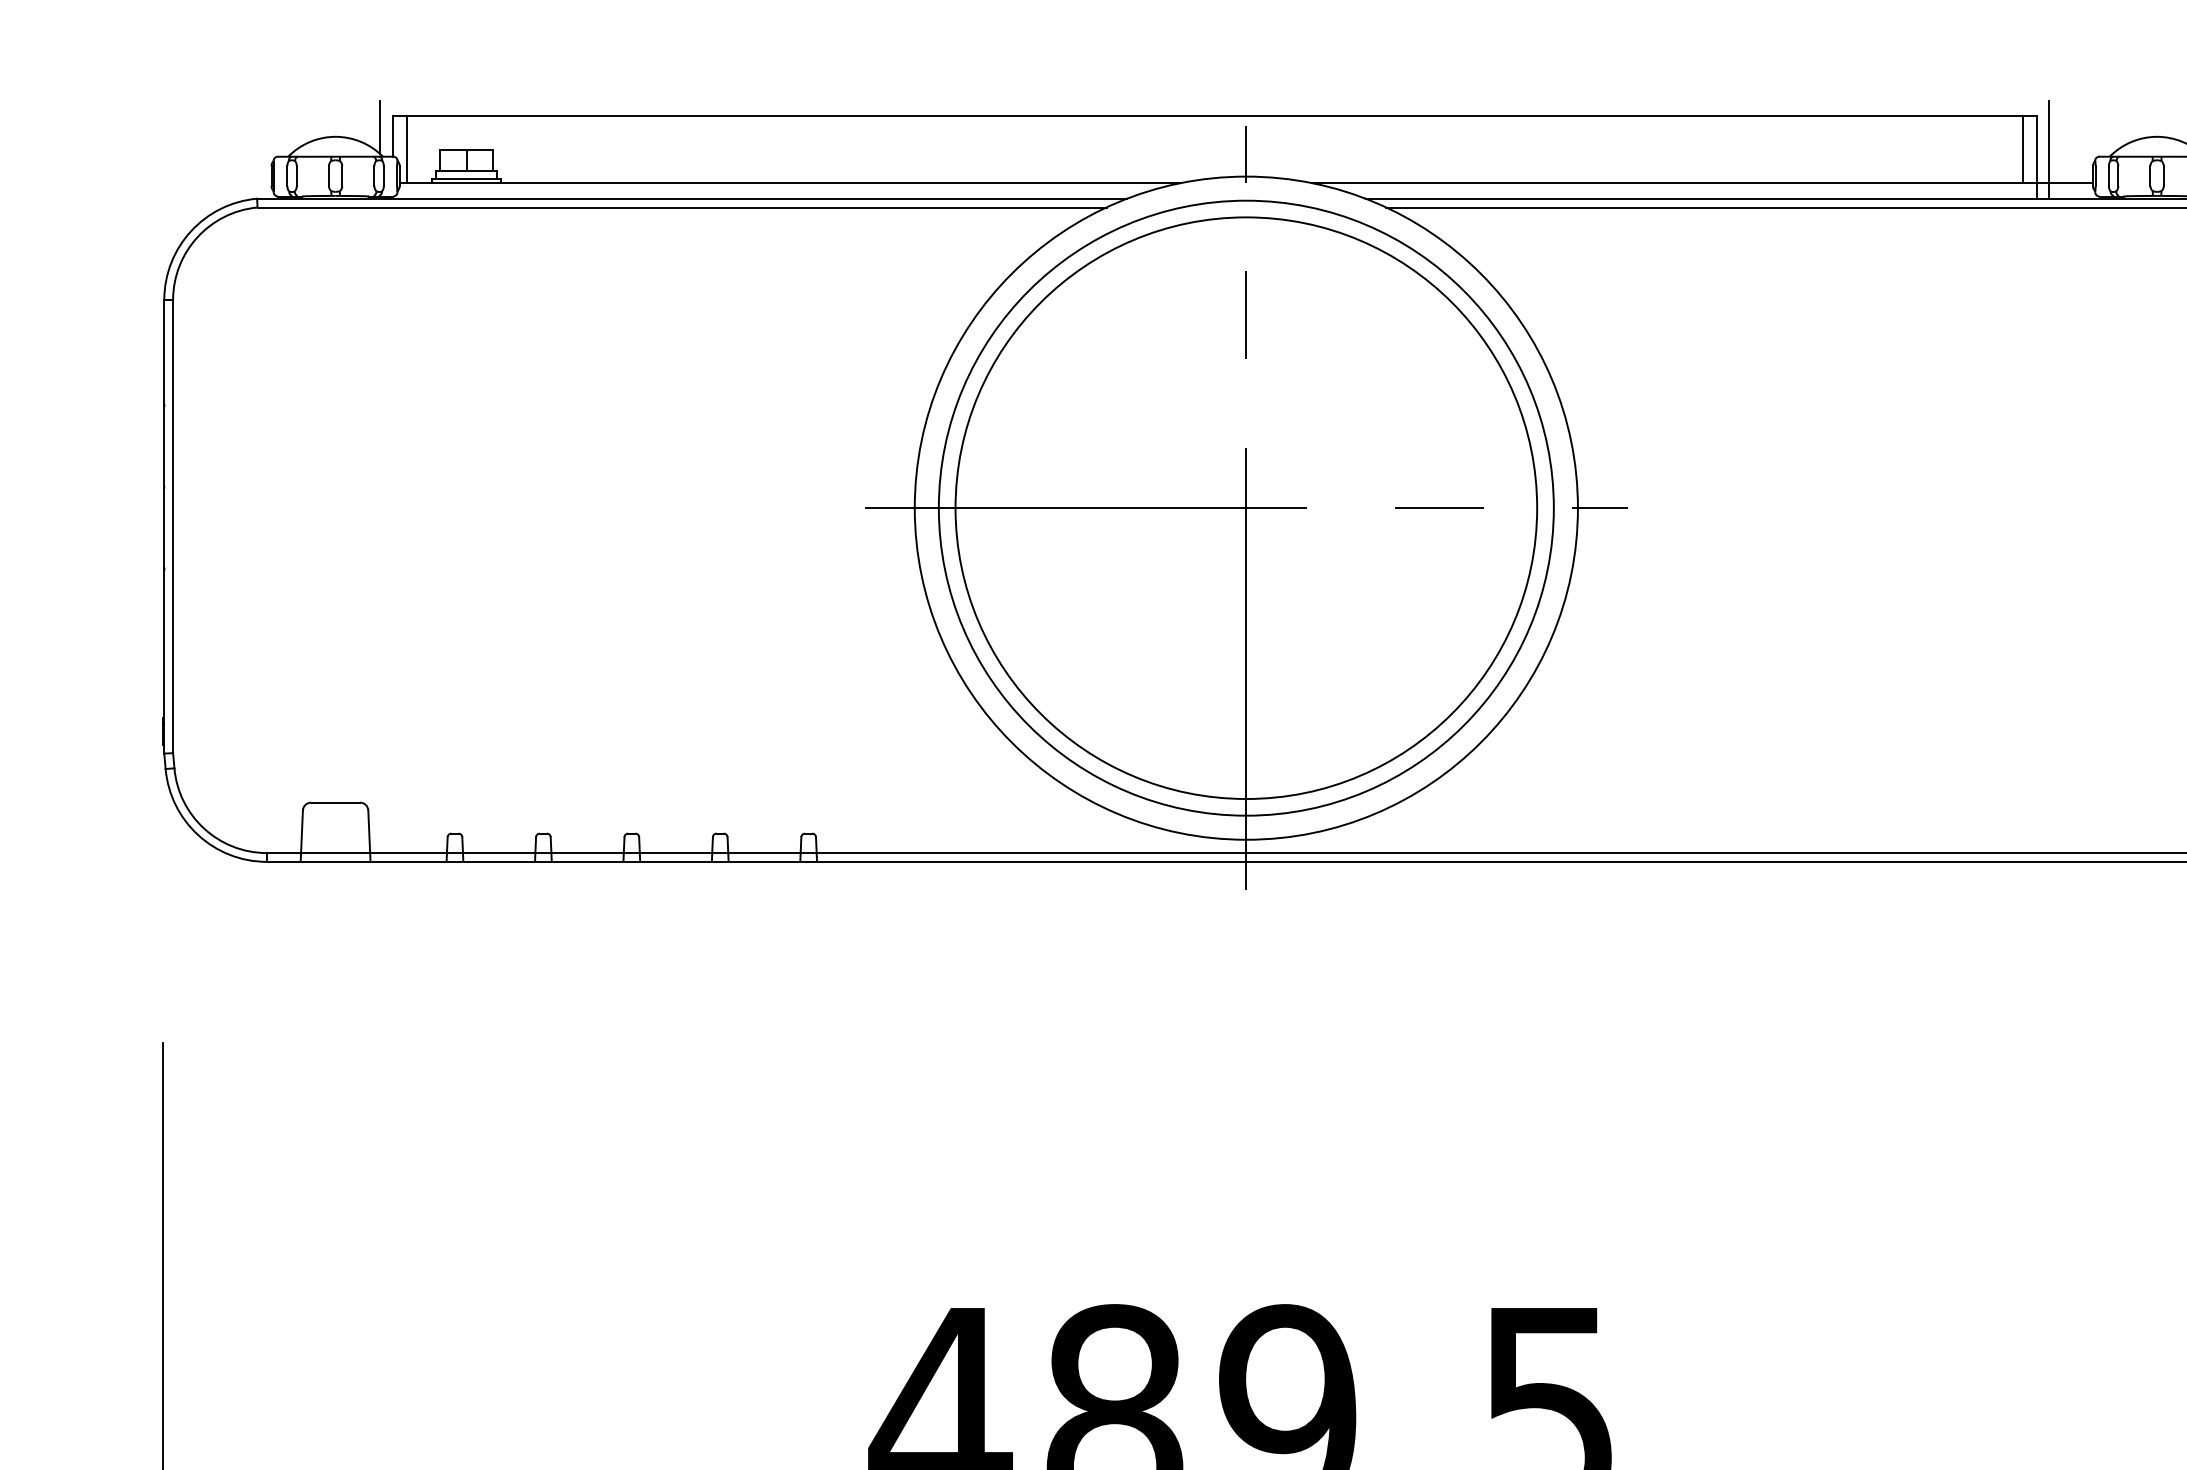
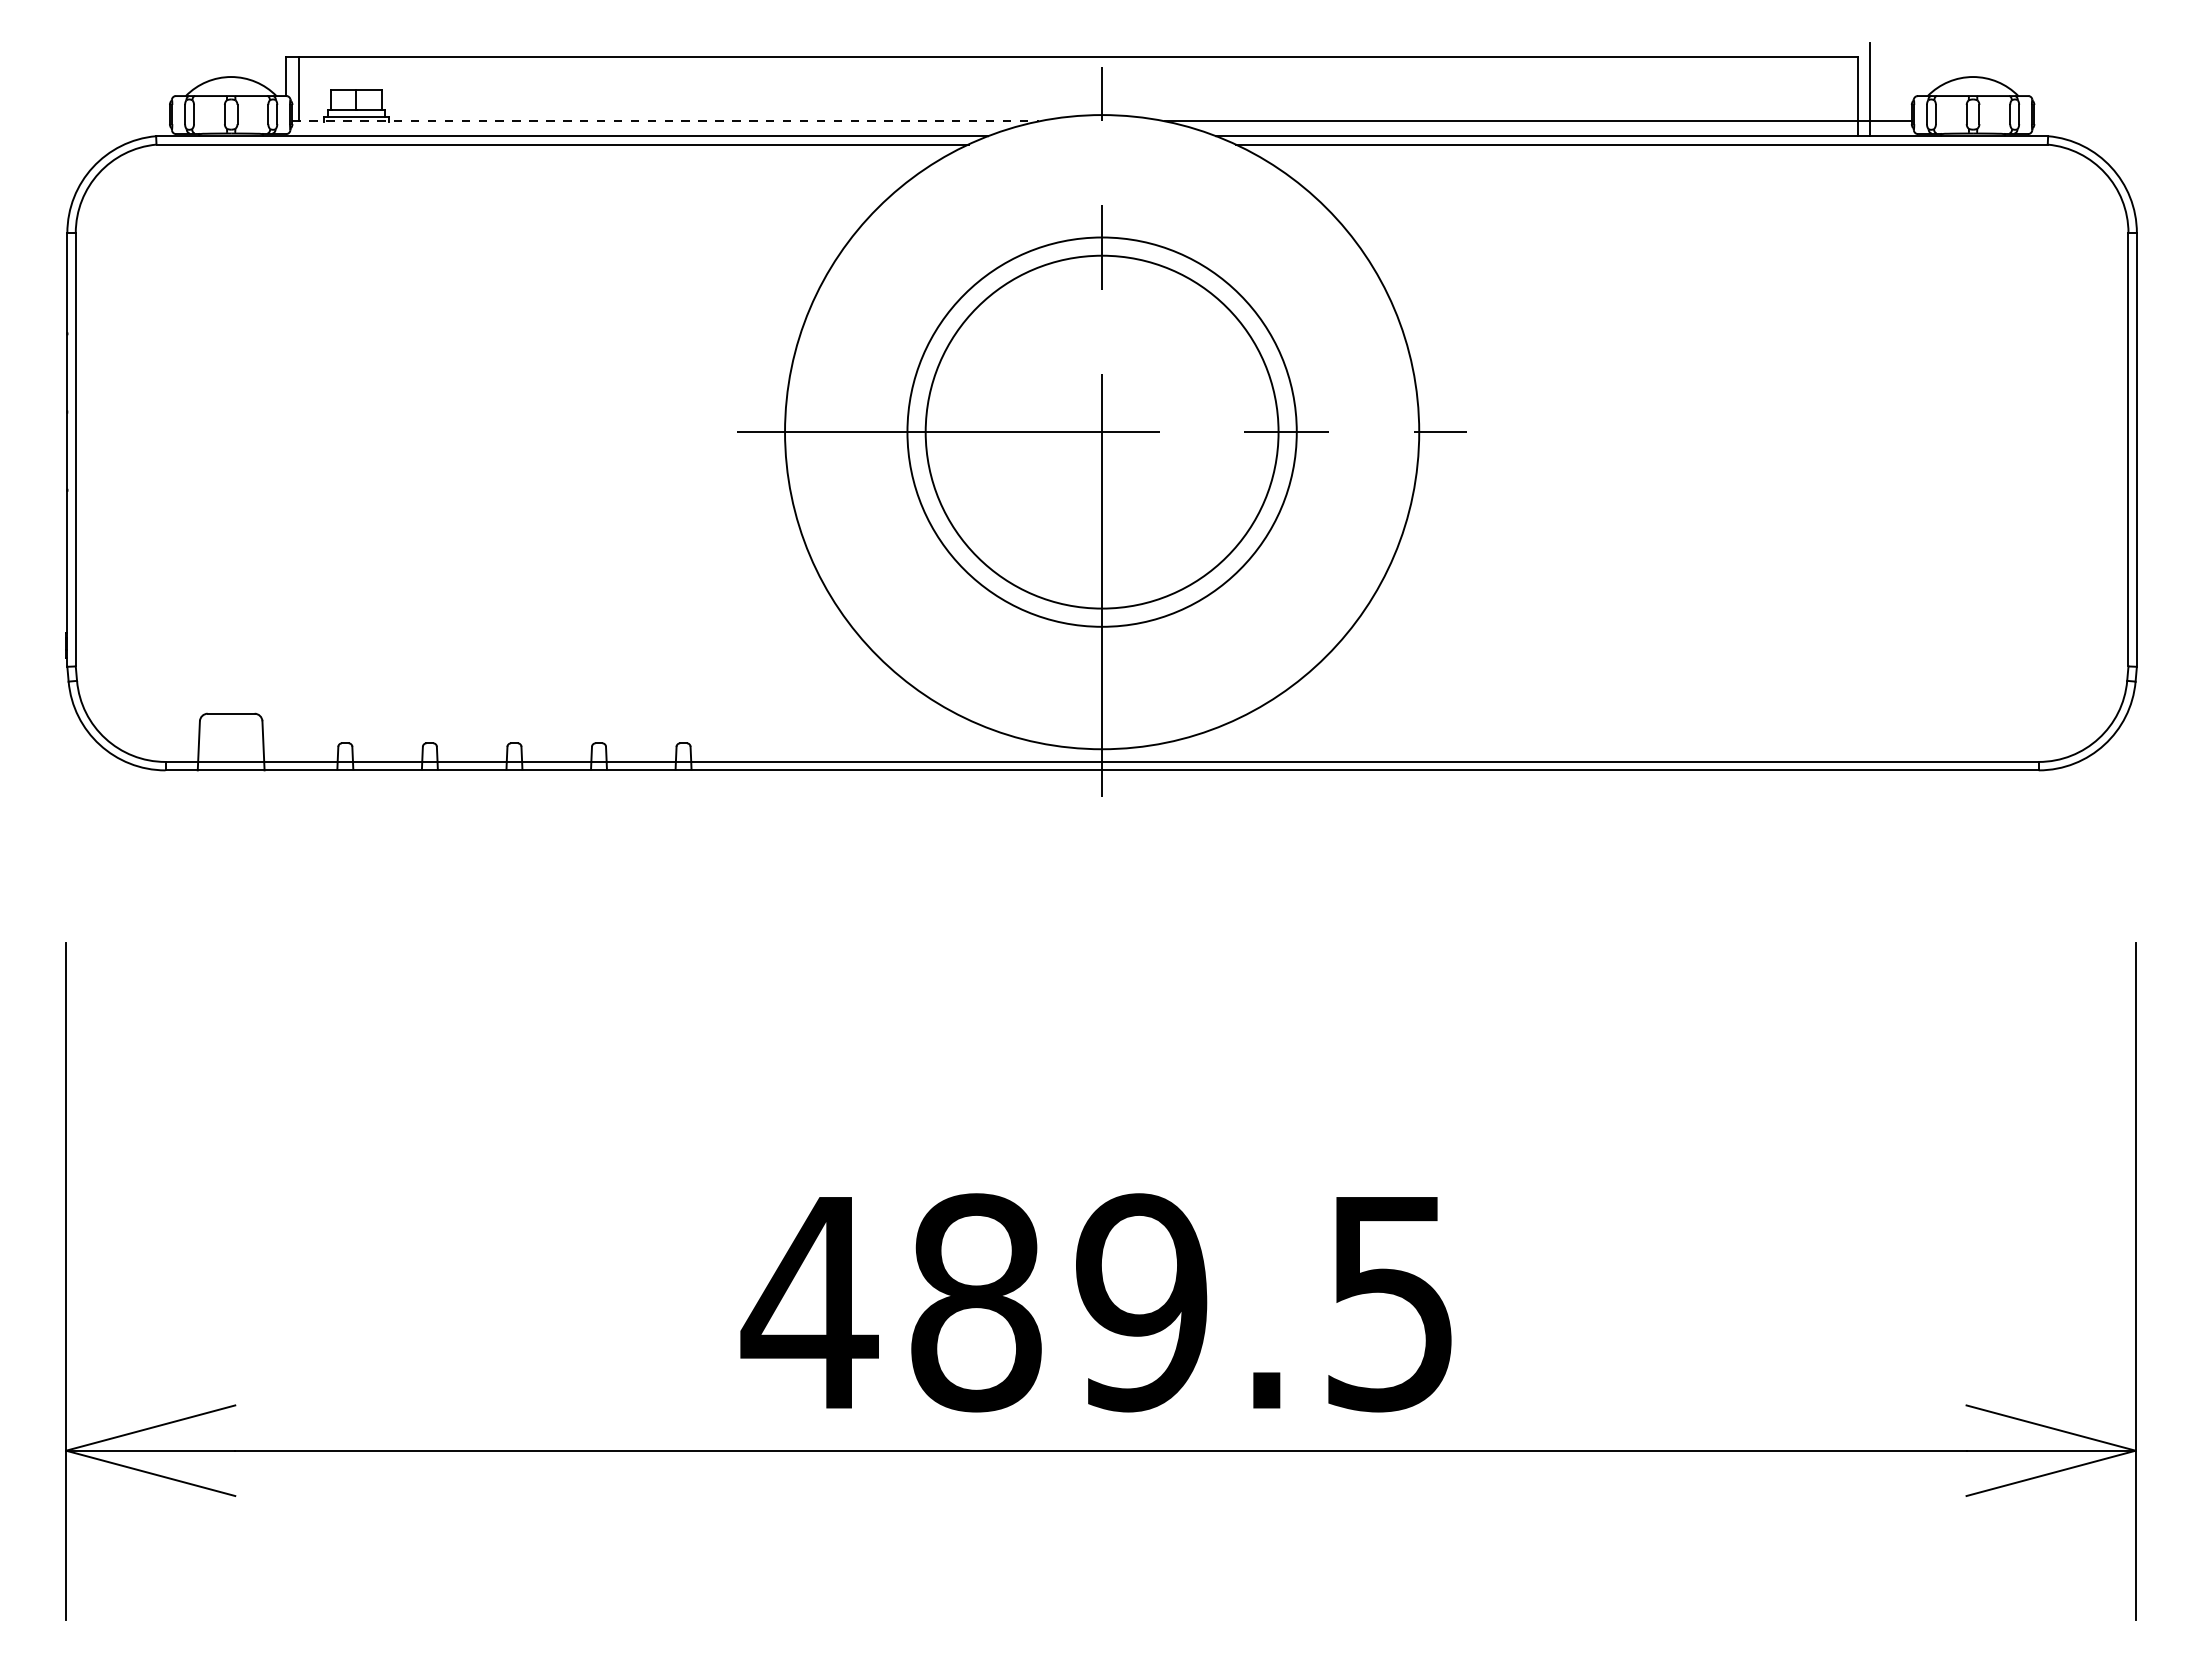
line: (379, 127) -> (273, 68), removed
line: (2023, 149) -> (1845, 89), removed
line: (790, 183) -> (666, 121), solid -> dashed
circle: (1246, 508) -> (1102, 432), size x0.6
circle: (1246, 508) -> (1102, 432), size x0.7

